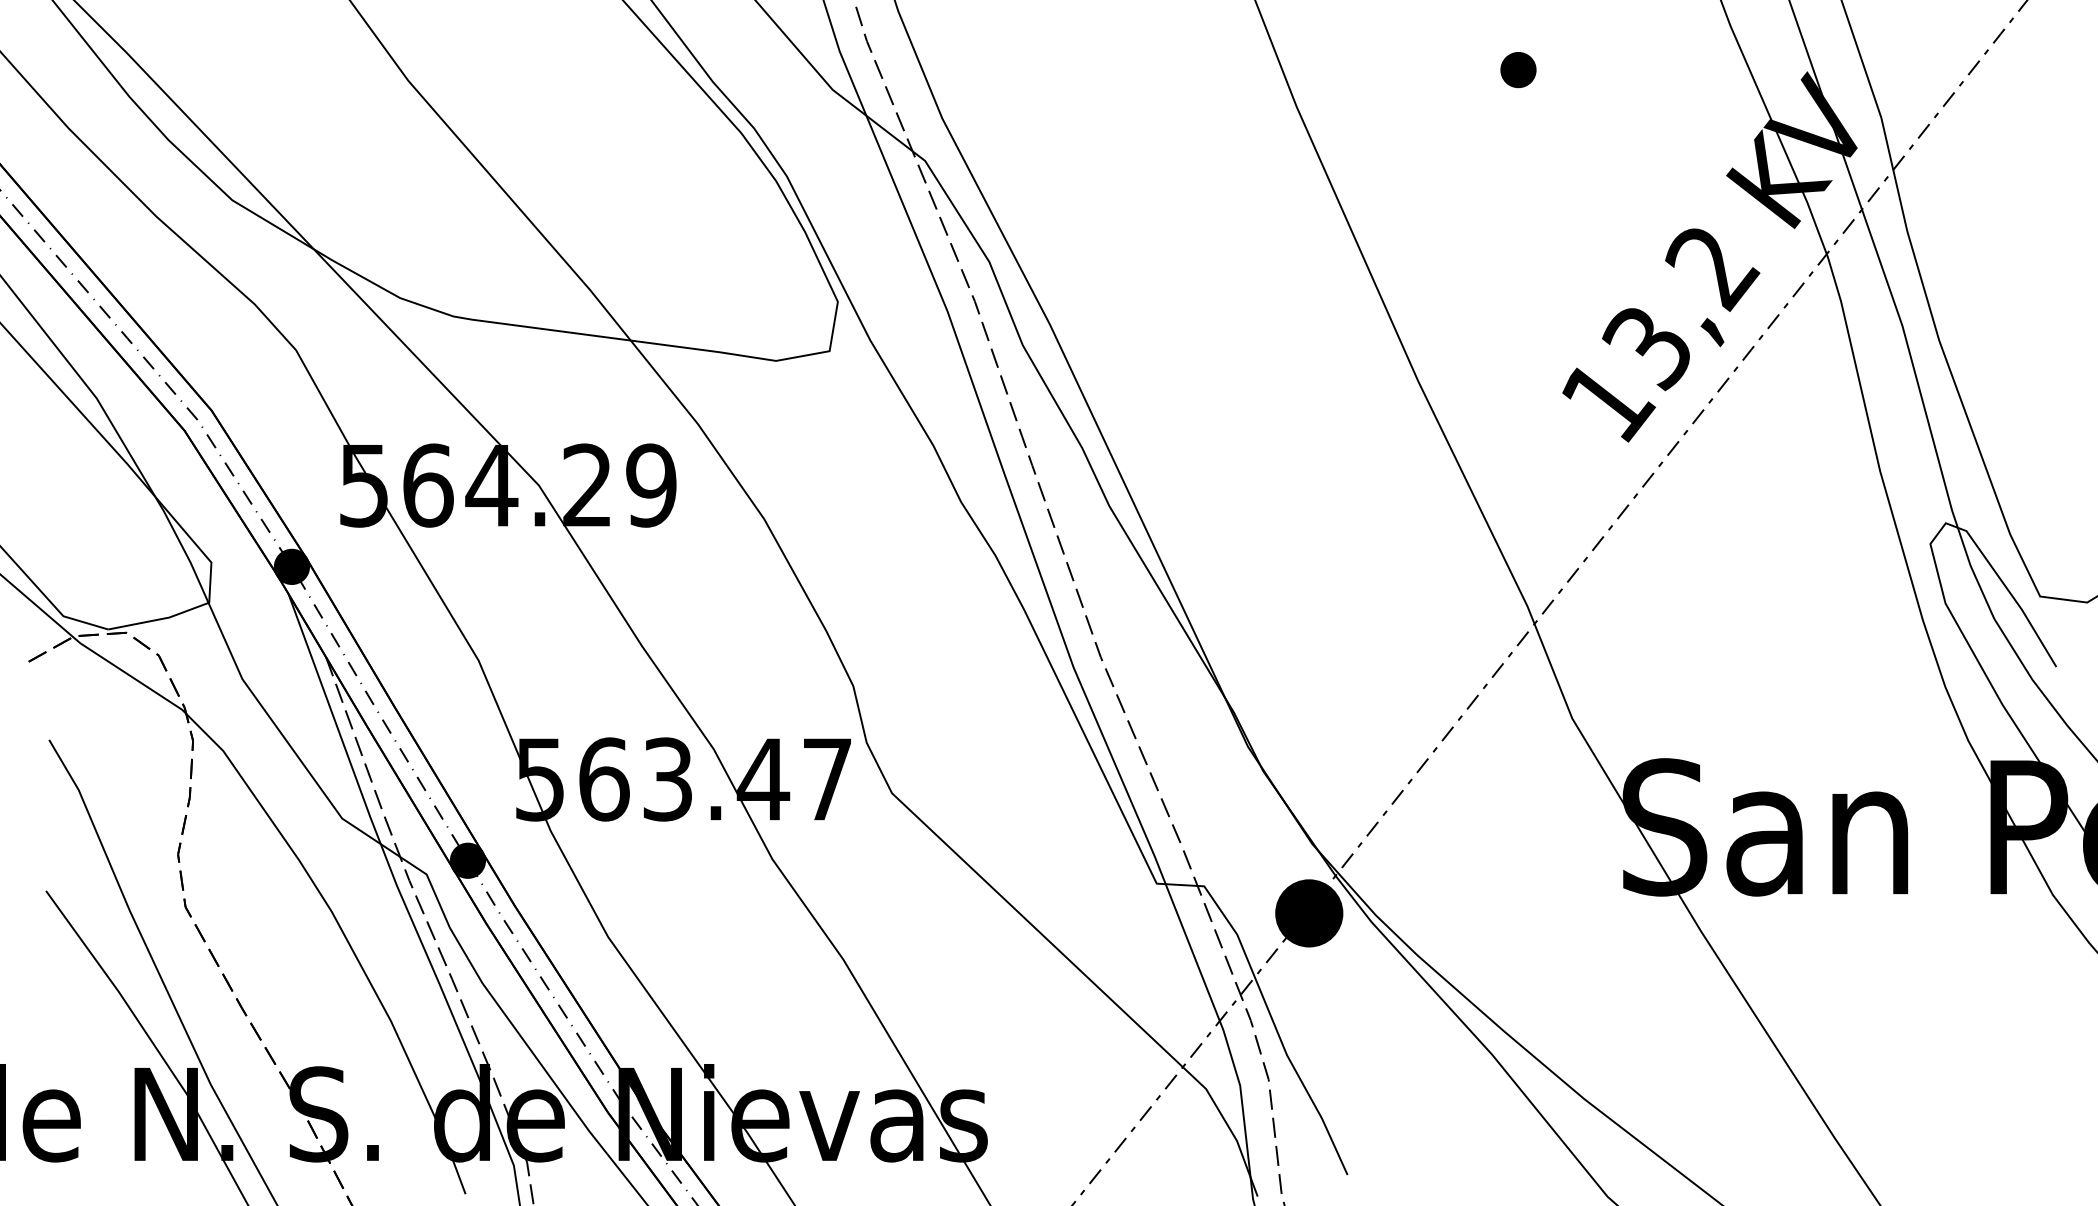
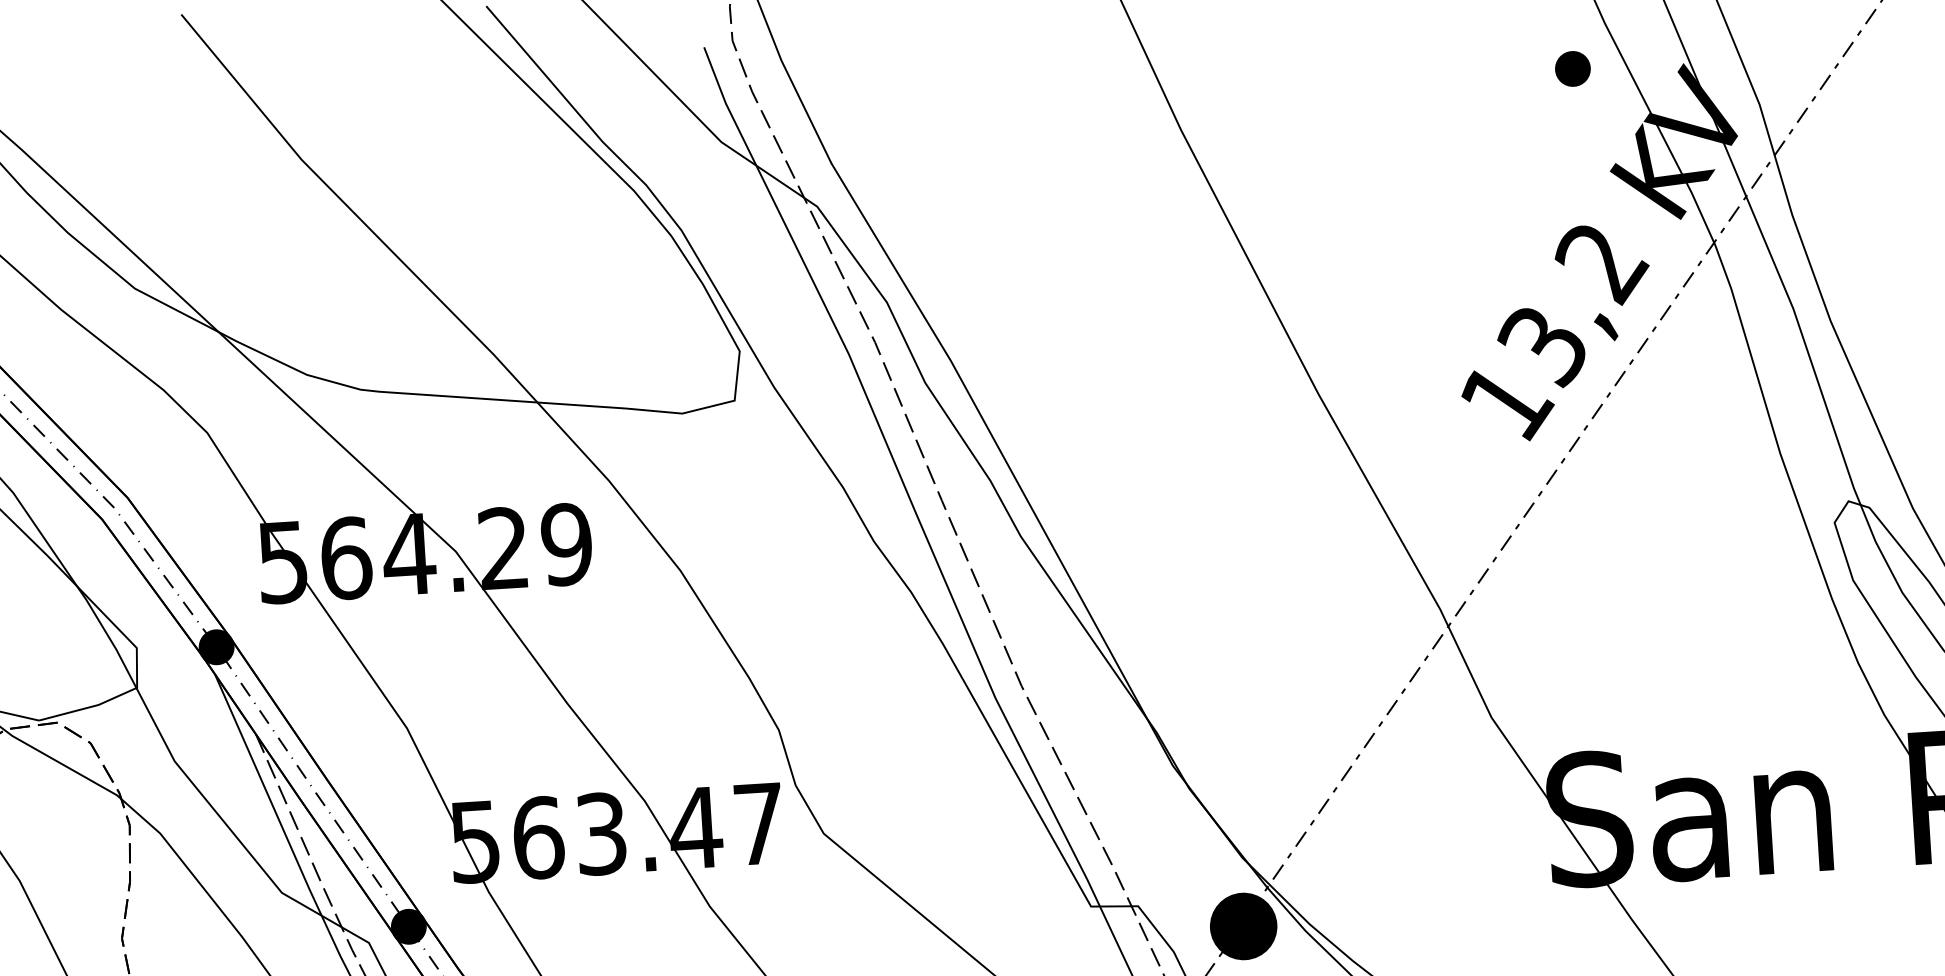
part: (1518, 70) -> (1572, 69), moved

